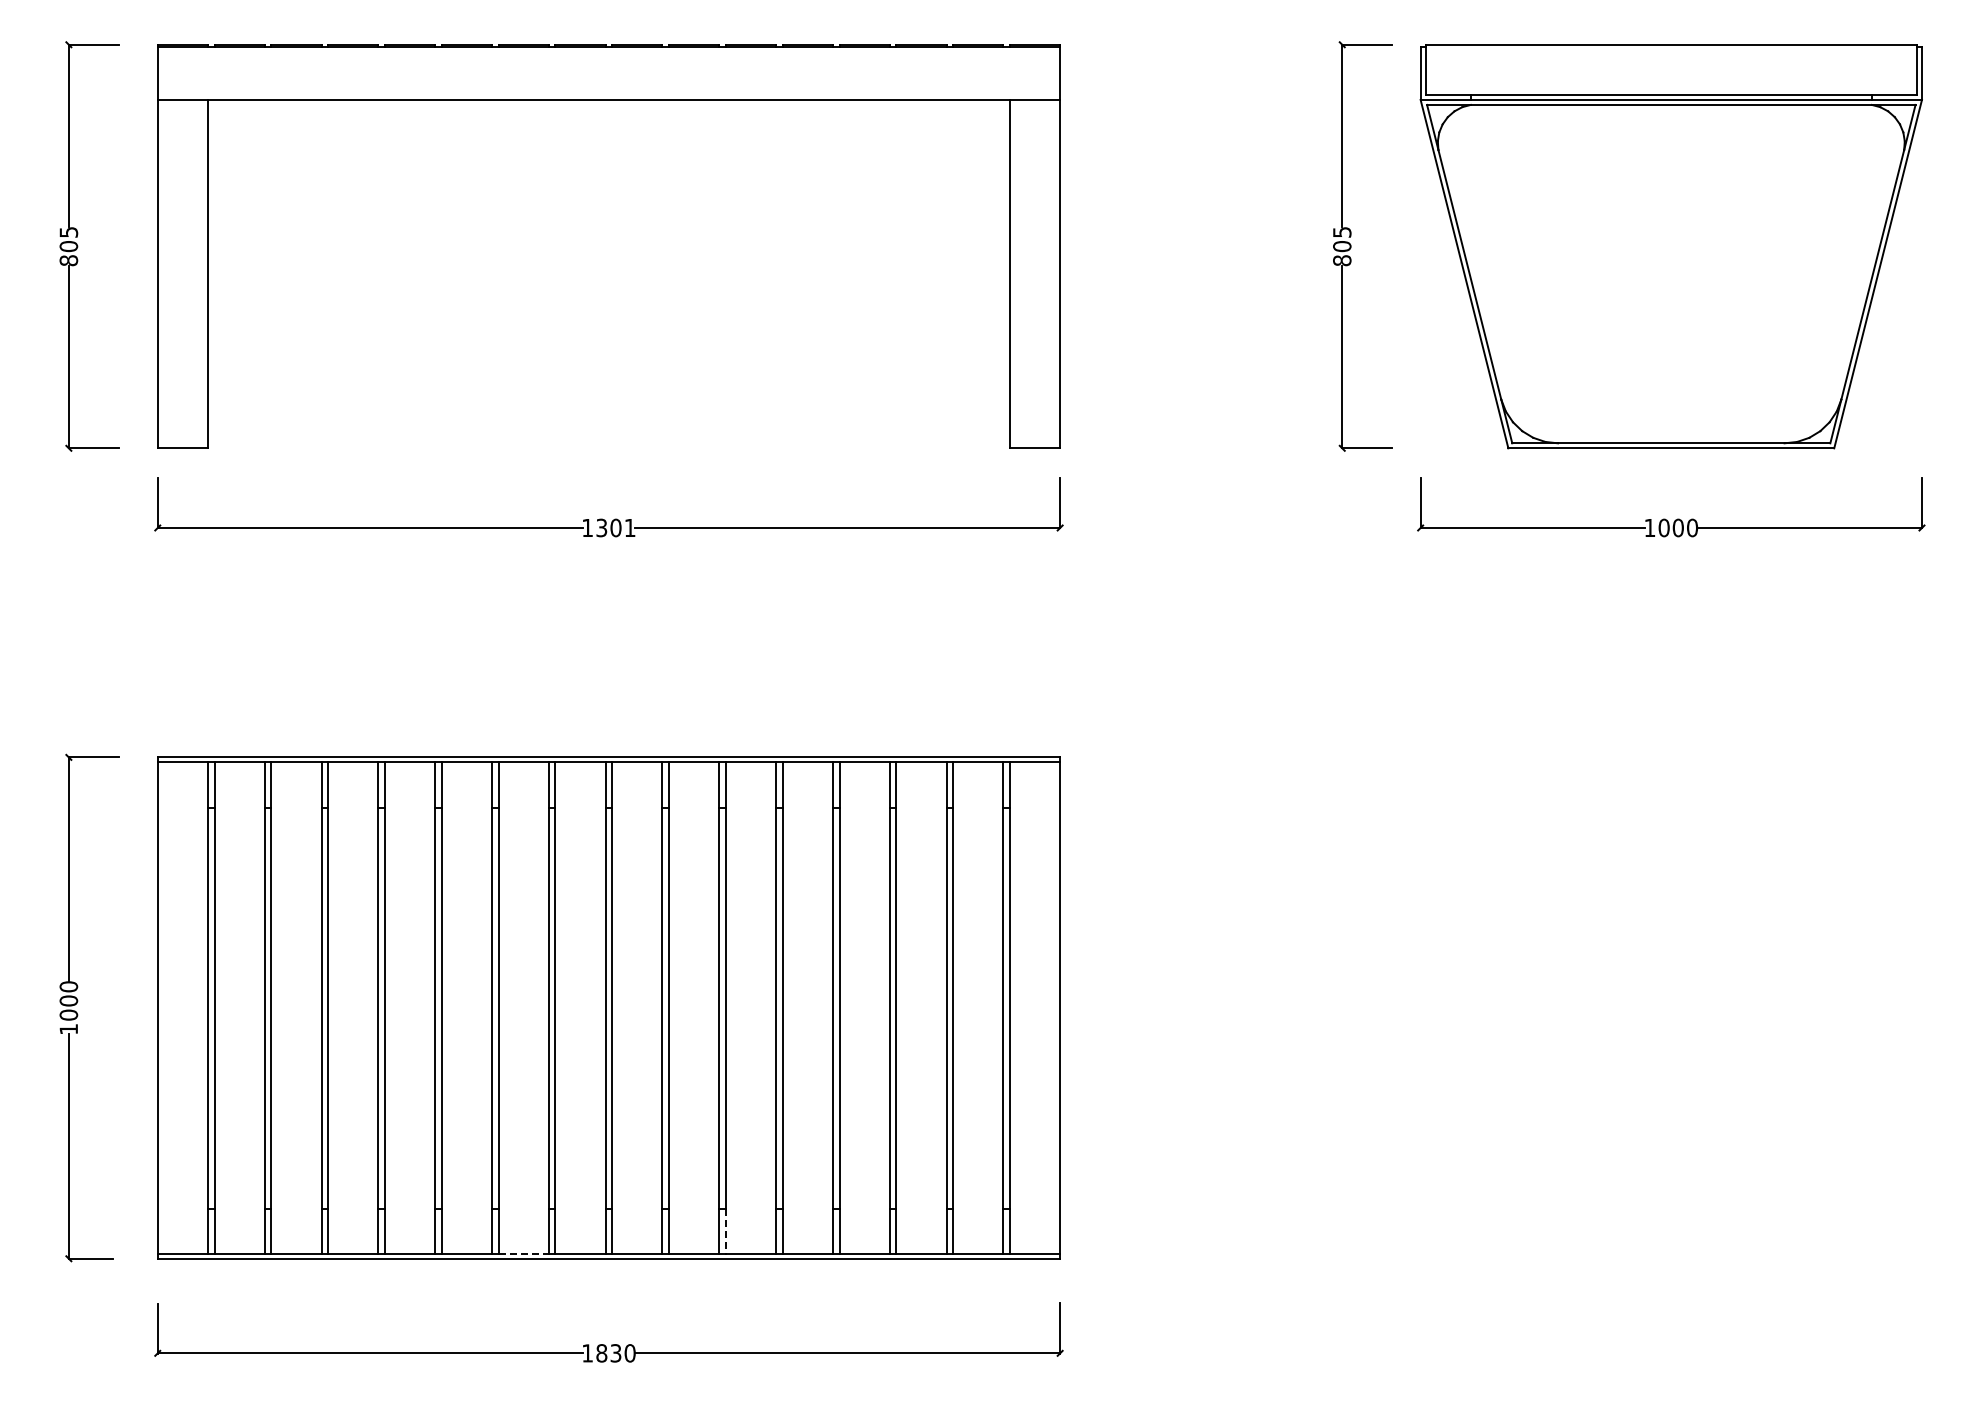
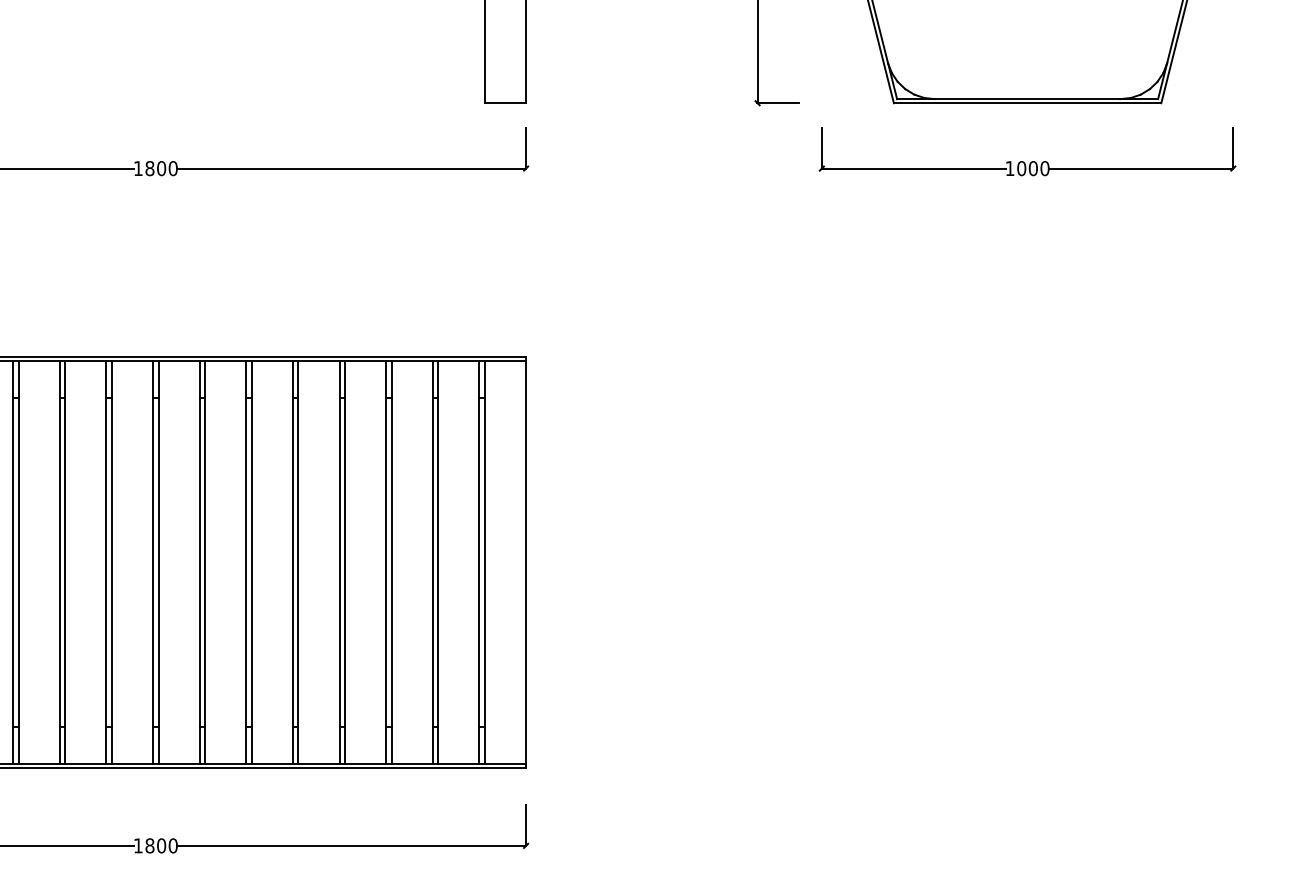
text: (615, 527) -> (161, 168), 1301 -> 1800
line: (725, 1231) -> (251, 745), dashed -> solid
line: (524, 1253) -> (86, 763), dashed -> solid
text: (615, 1353) -> (161, 846), 1830 -> 1800

